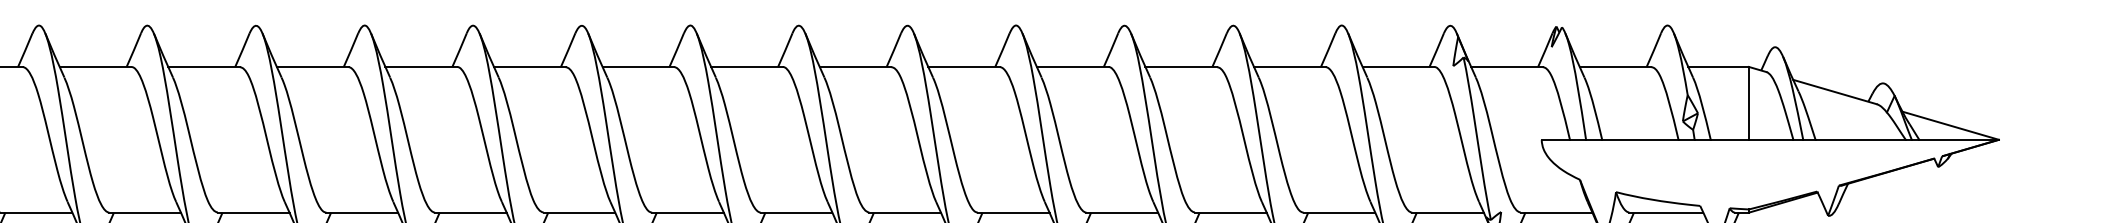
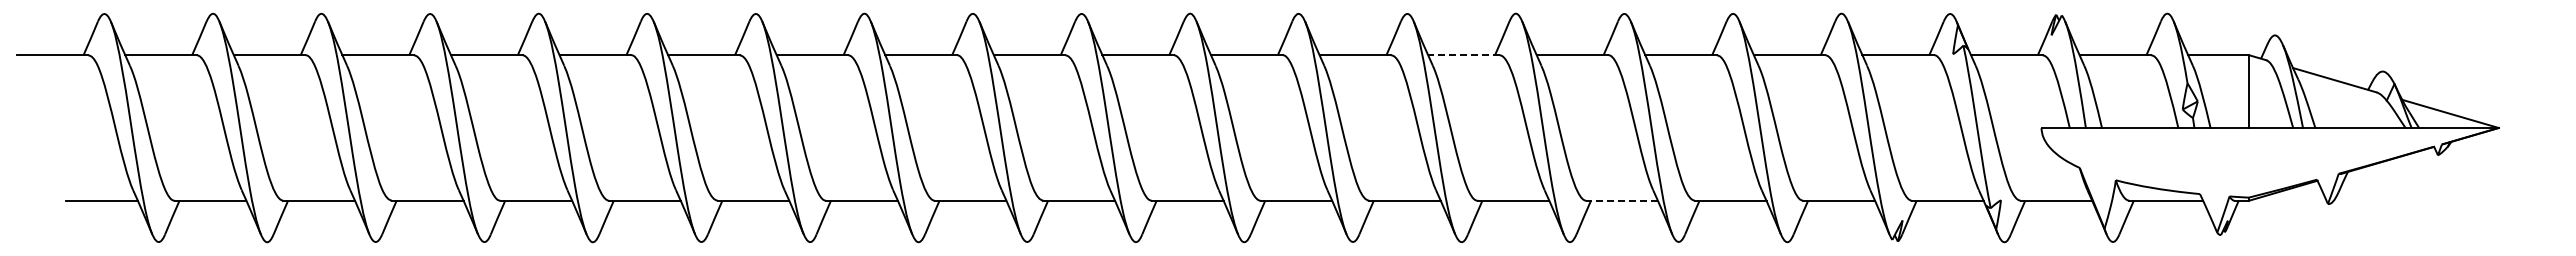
line: (963, 67) -> (1463, 55), solid -> dashed
line: (1122, 212) -> (1622, 200), solid -> dashed

